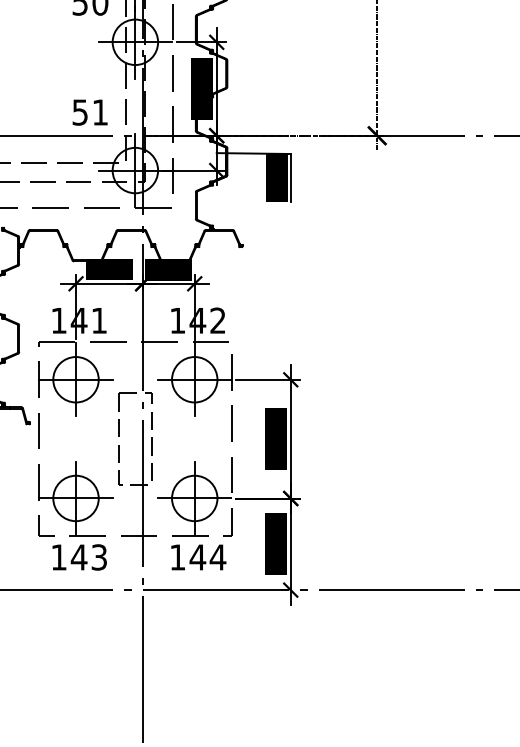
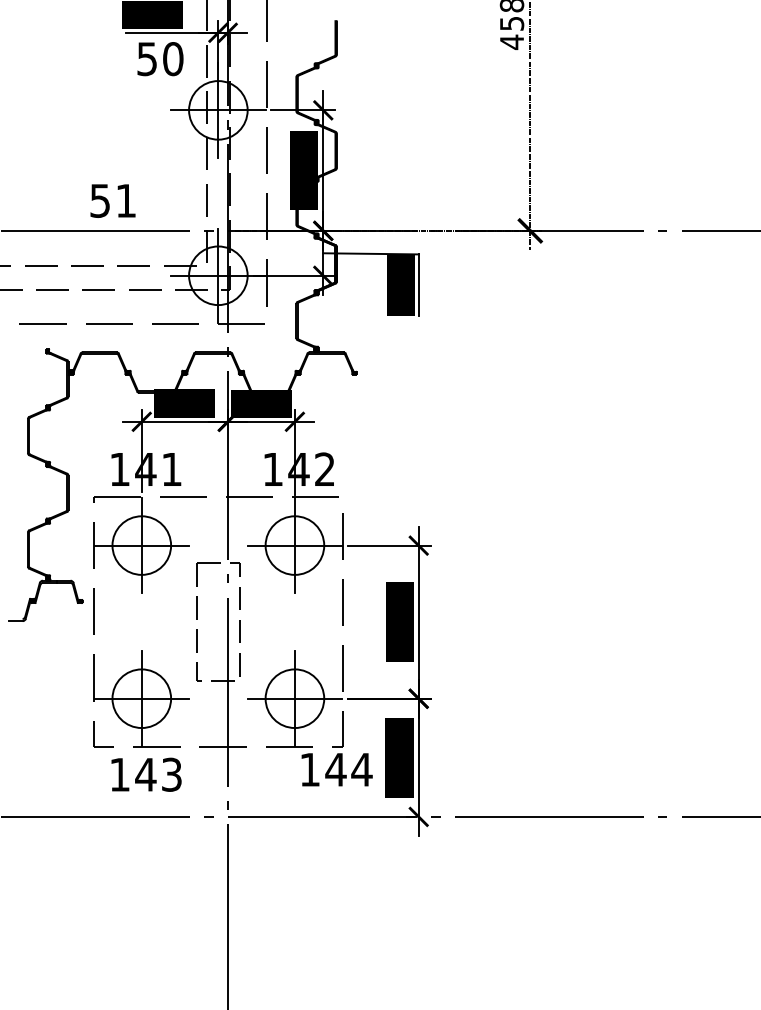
text: (89, 112) -> (112, 200), moved
text: (198, 557) -> (336, 769), moved

